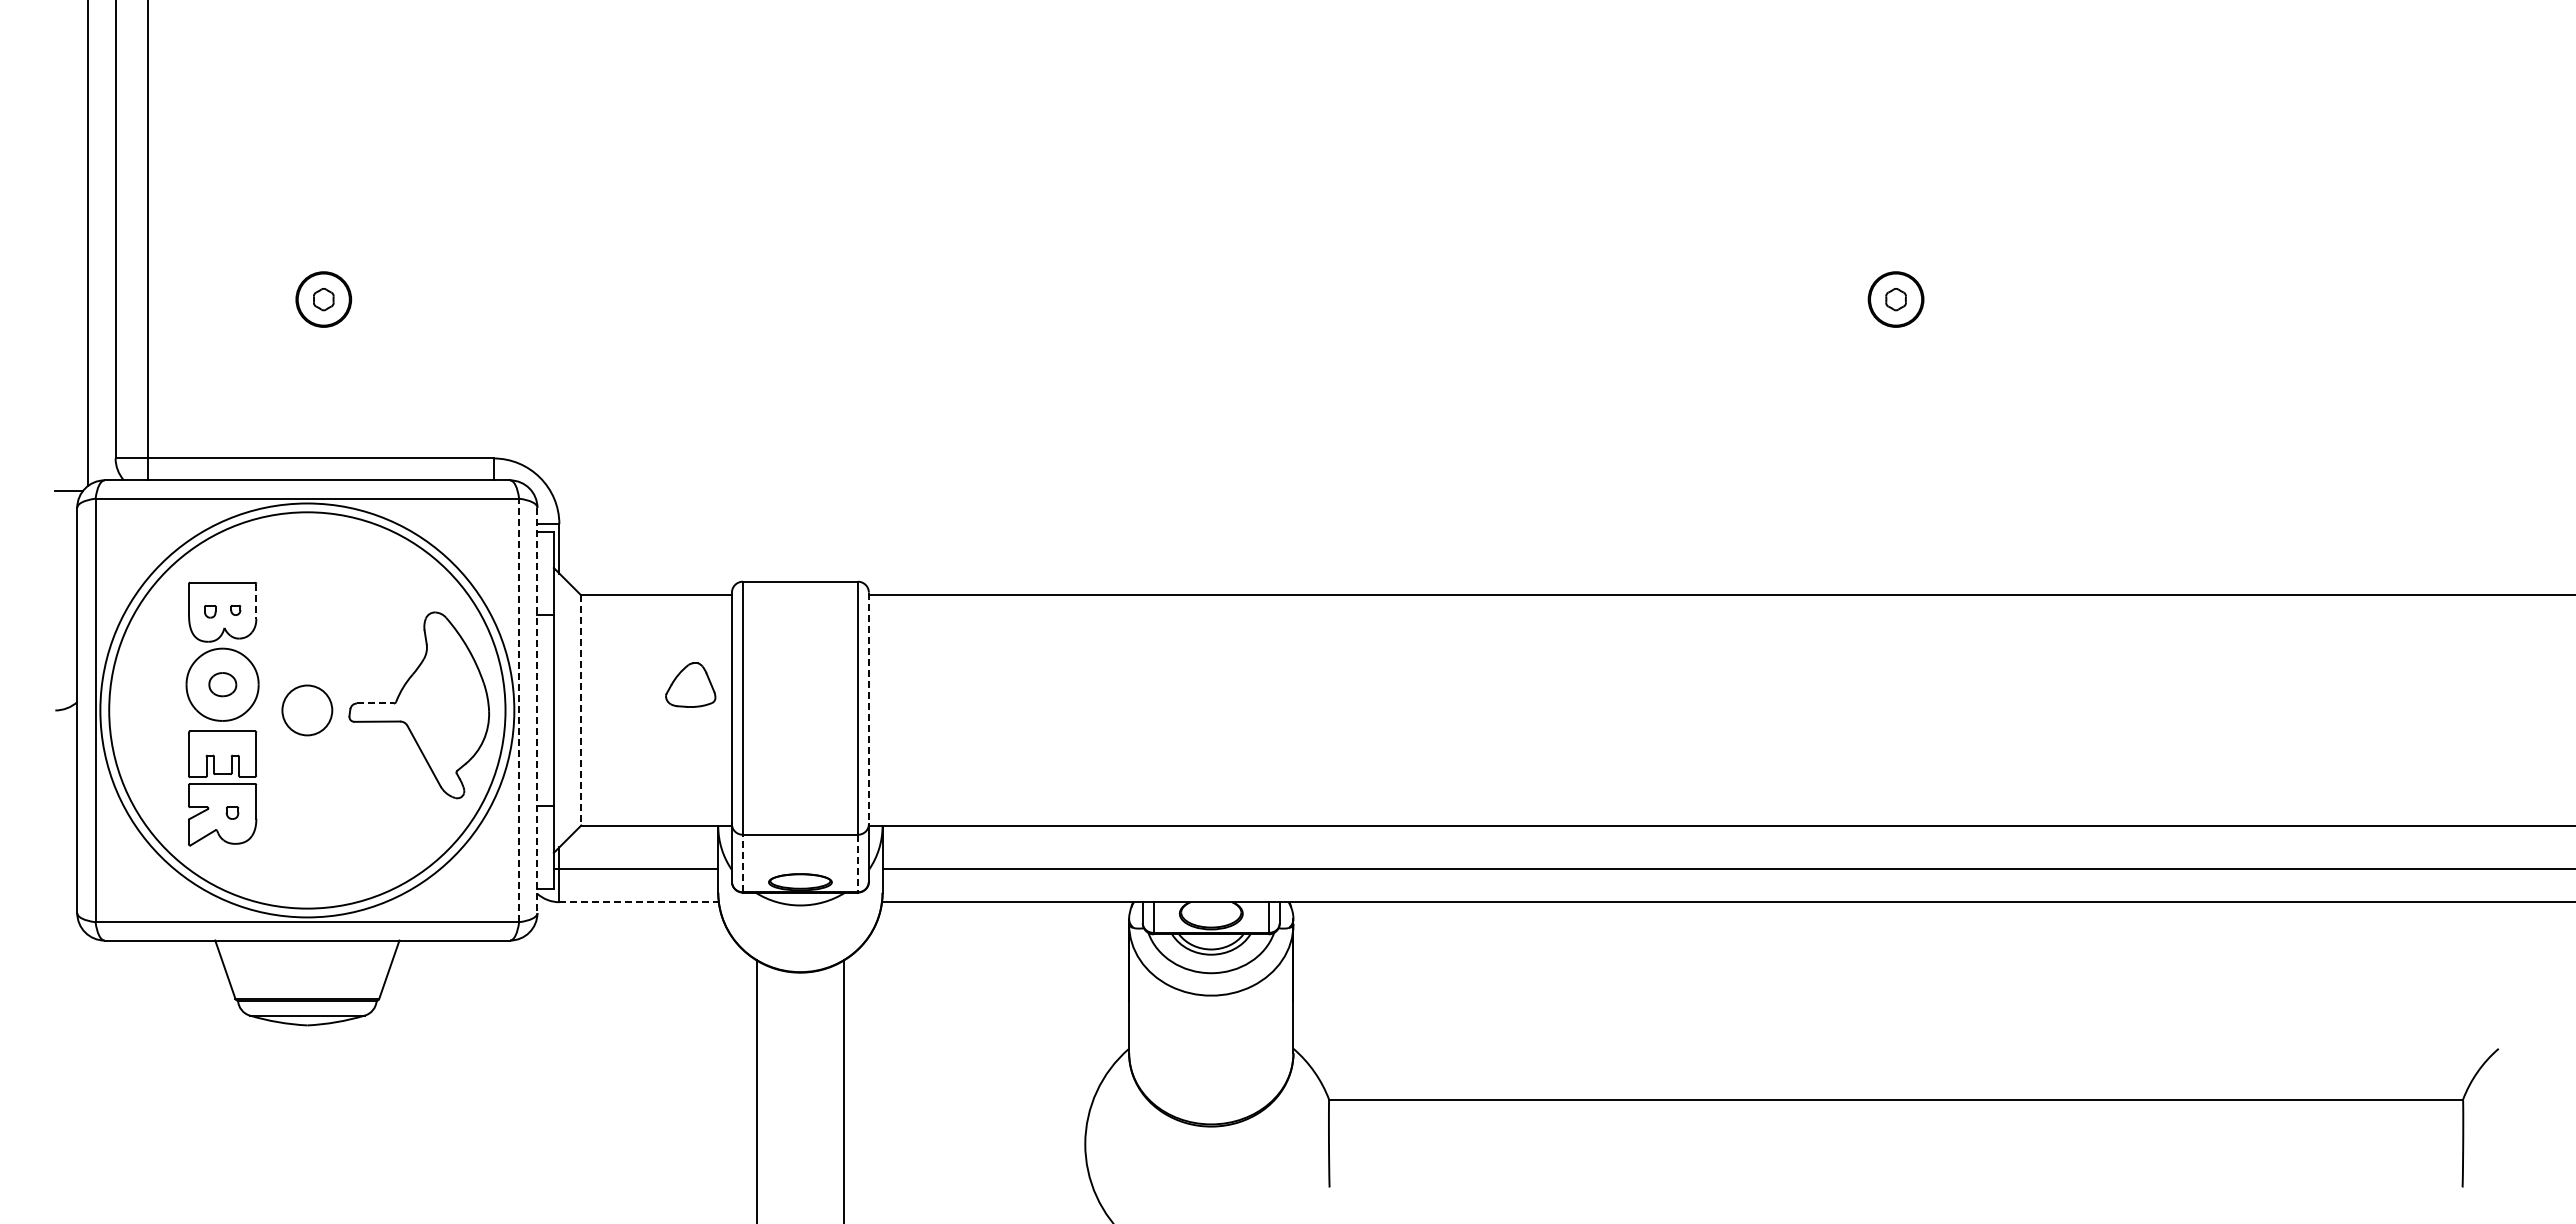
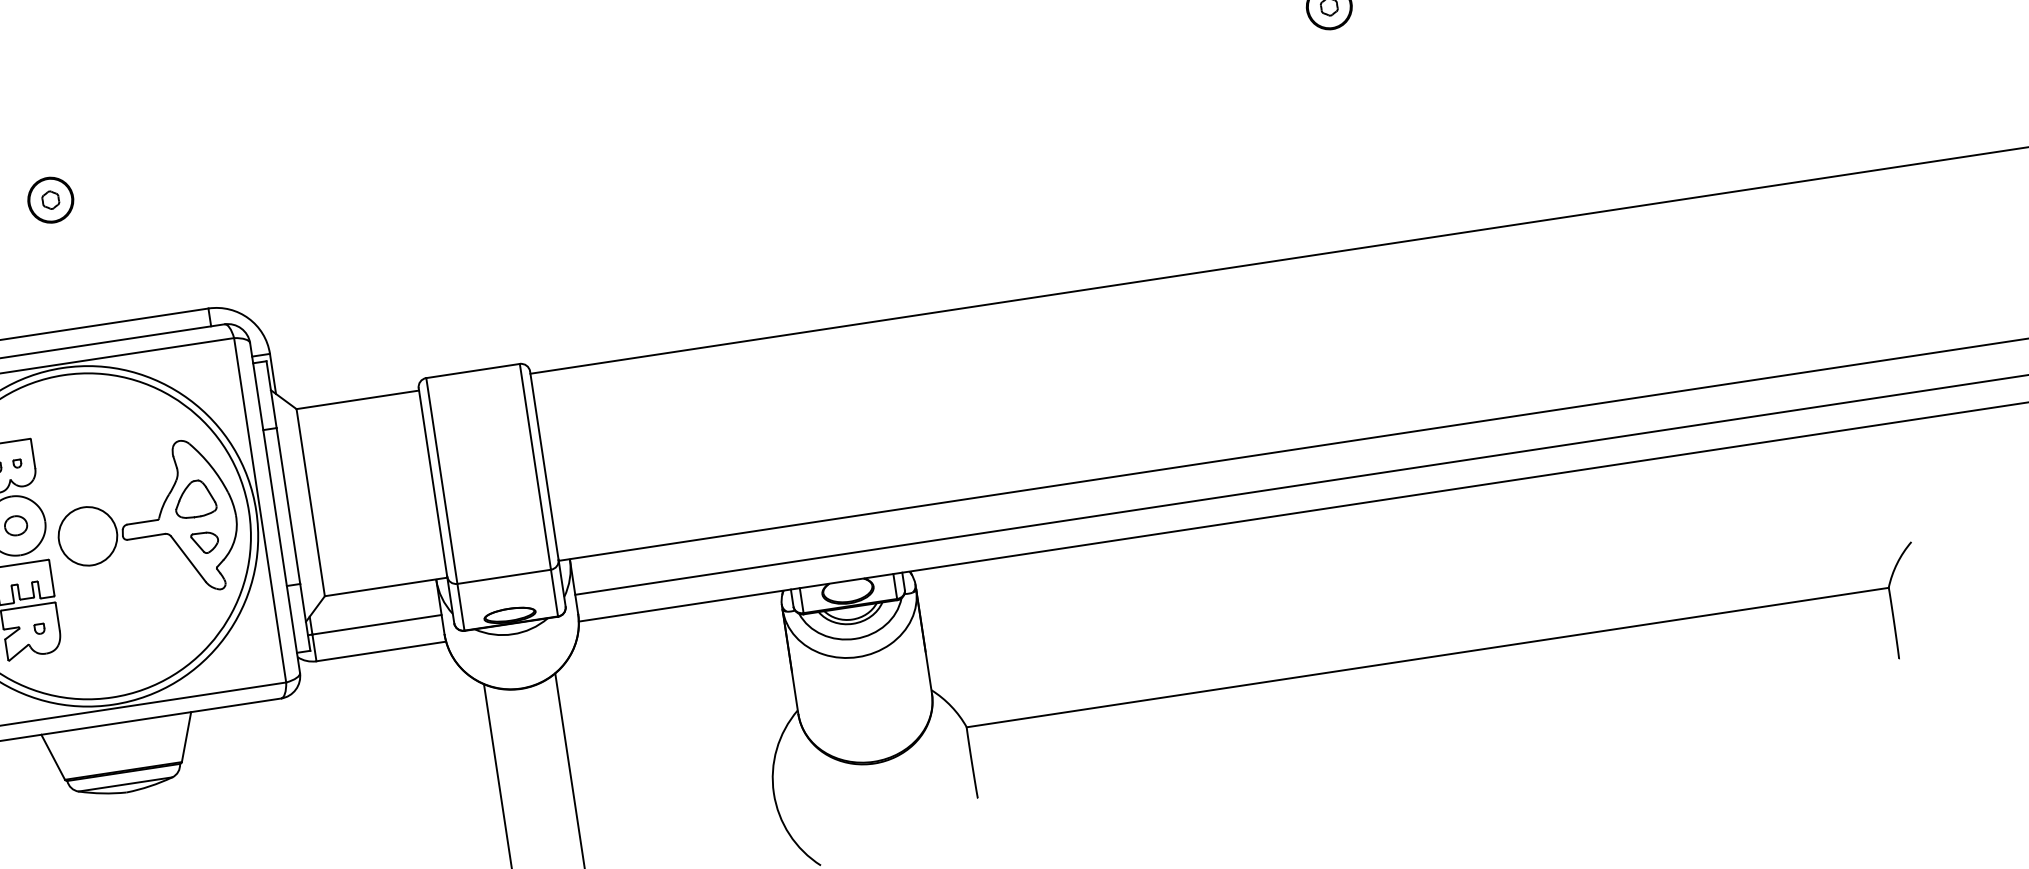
line: (256, 601) -> (33, 454), dashed -> solid
part: (690, 684) -> (194, 498), moved
line: (375, 703) -> (142, 522), dashed -> solid
line: (868, 708) -> (544, 465), dashed -> solid
circle: (306, 710) -> (87, 536), size x1.43
line: (519, 710) -> (260, 510), dashed -> solid
line: (537, 710) -> (275, 508), dashed -> solid
line: (581, 710) -> (310, 502), dashed -> solid
part: (447, 739) -> (205, 542), added
line: (742, 863) -> (460, 607), dashed -> solid
line: (857, 863) -> (554, 593), dashed -> solid
line: (639, 902) -> (381, 651), dashed -> solid

